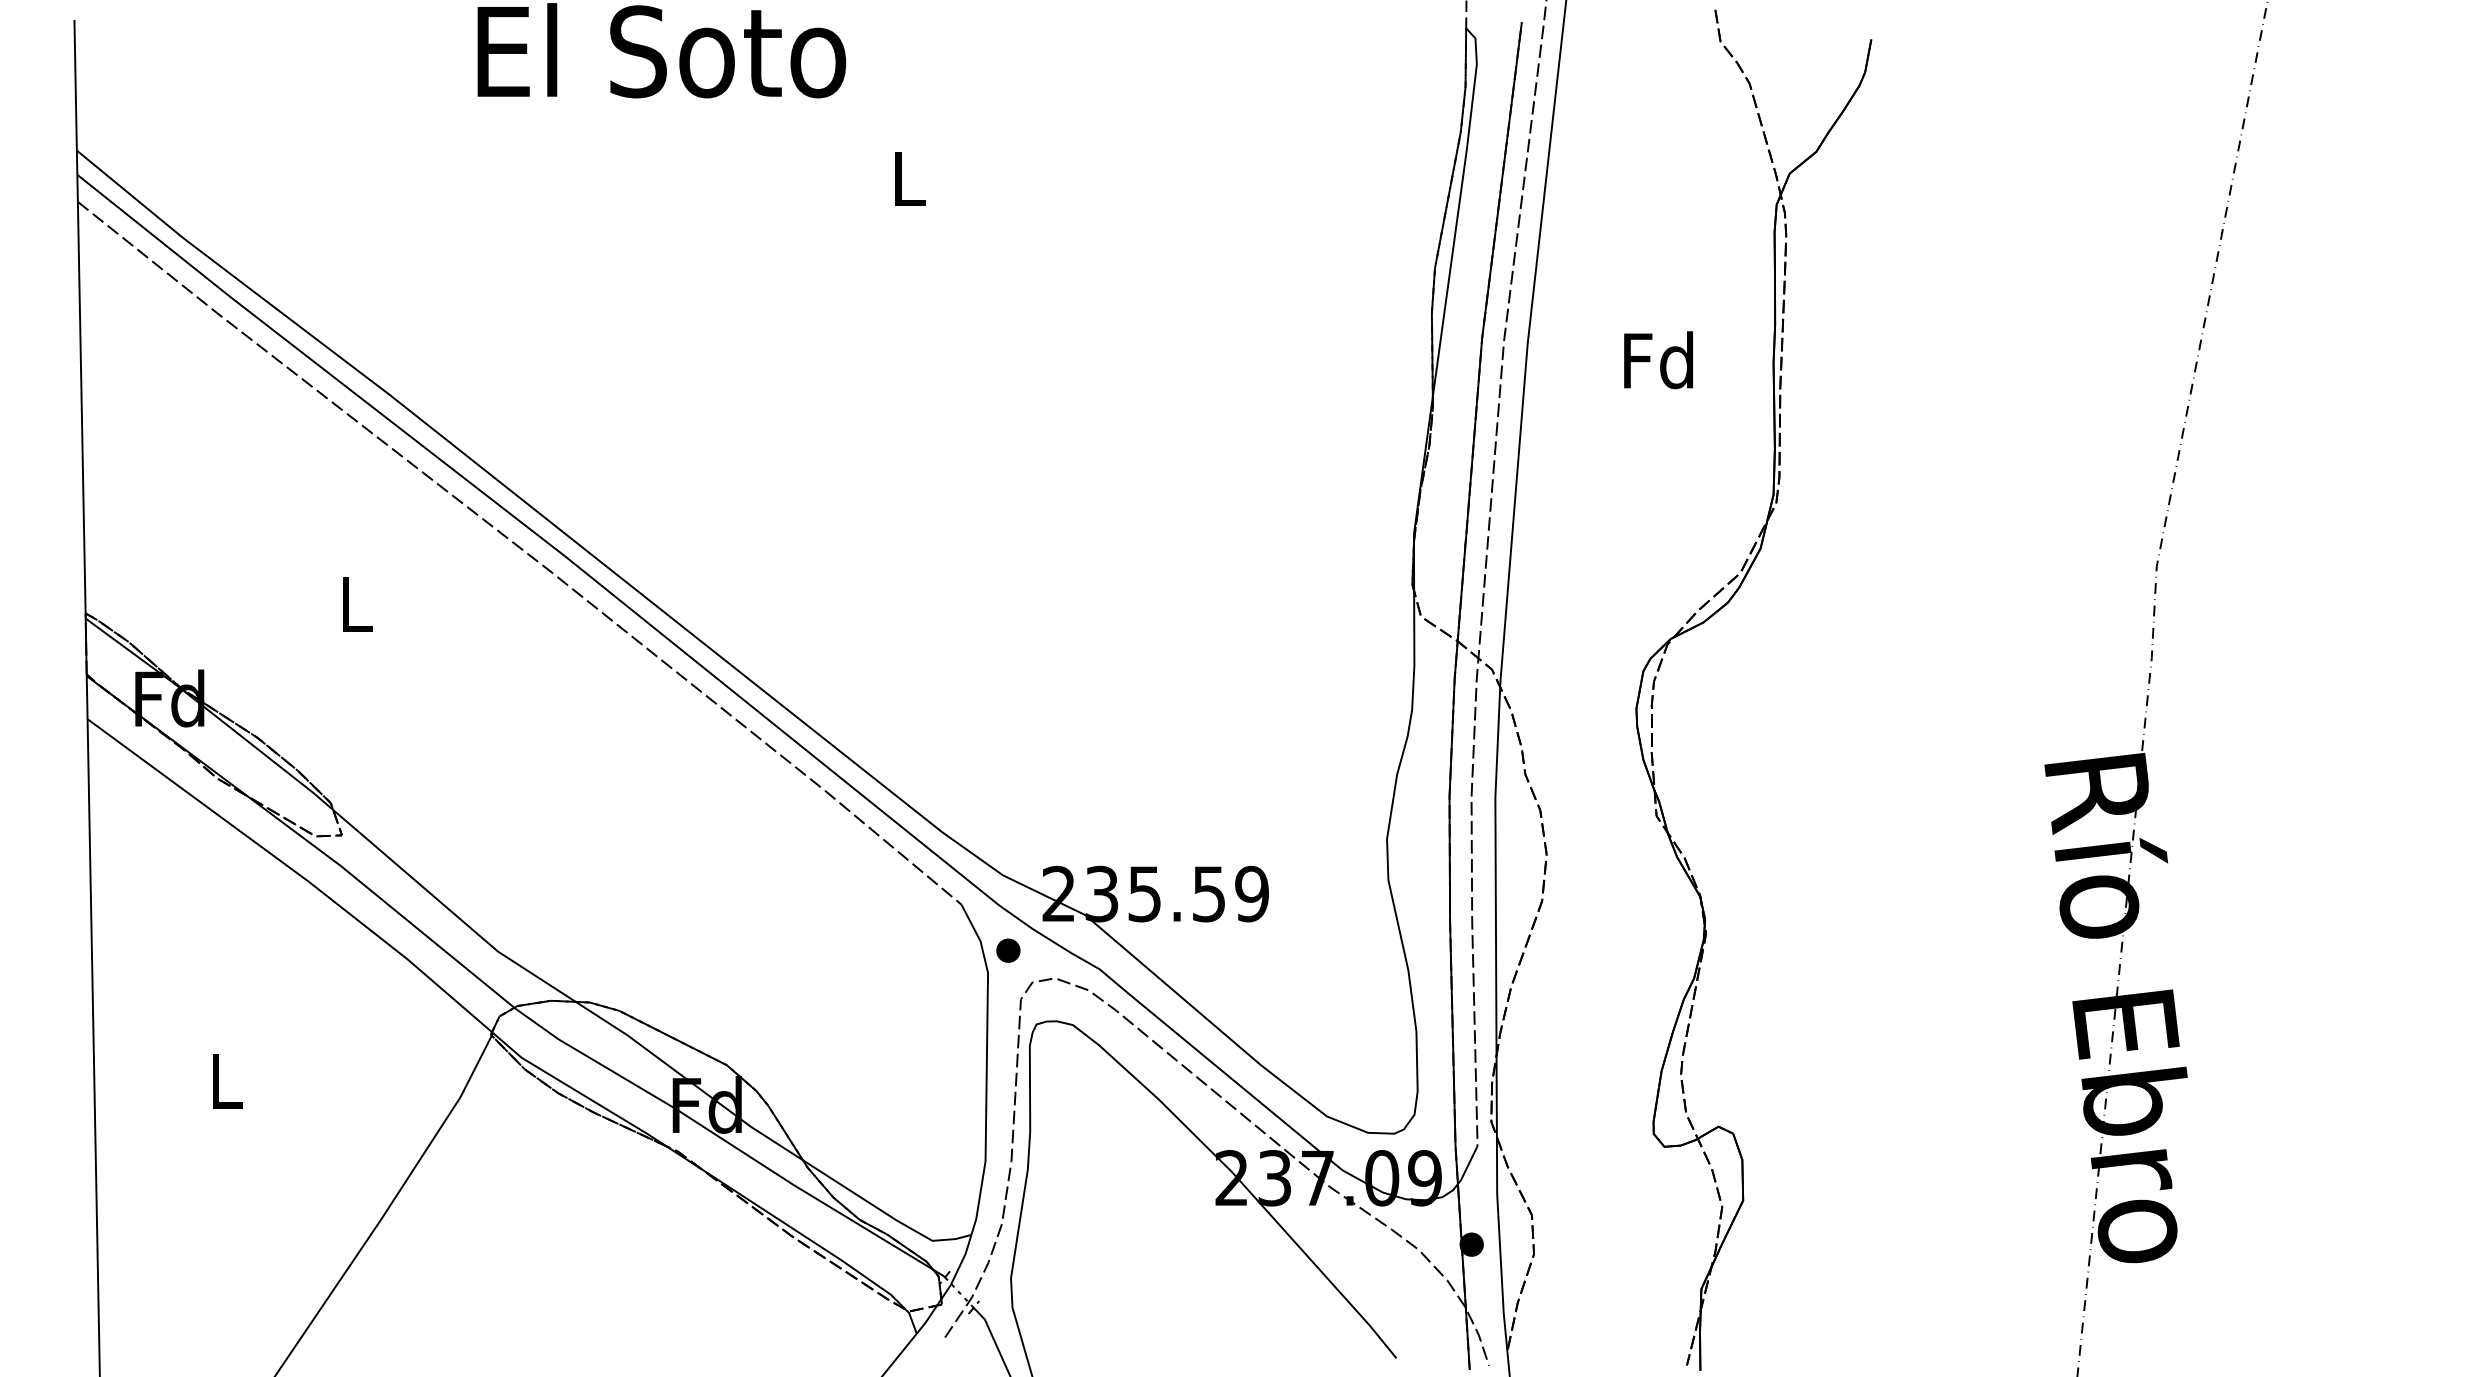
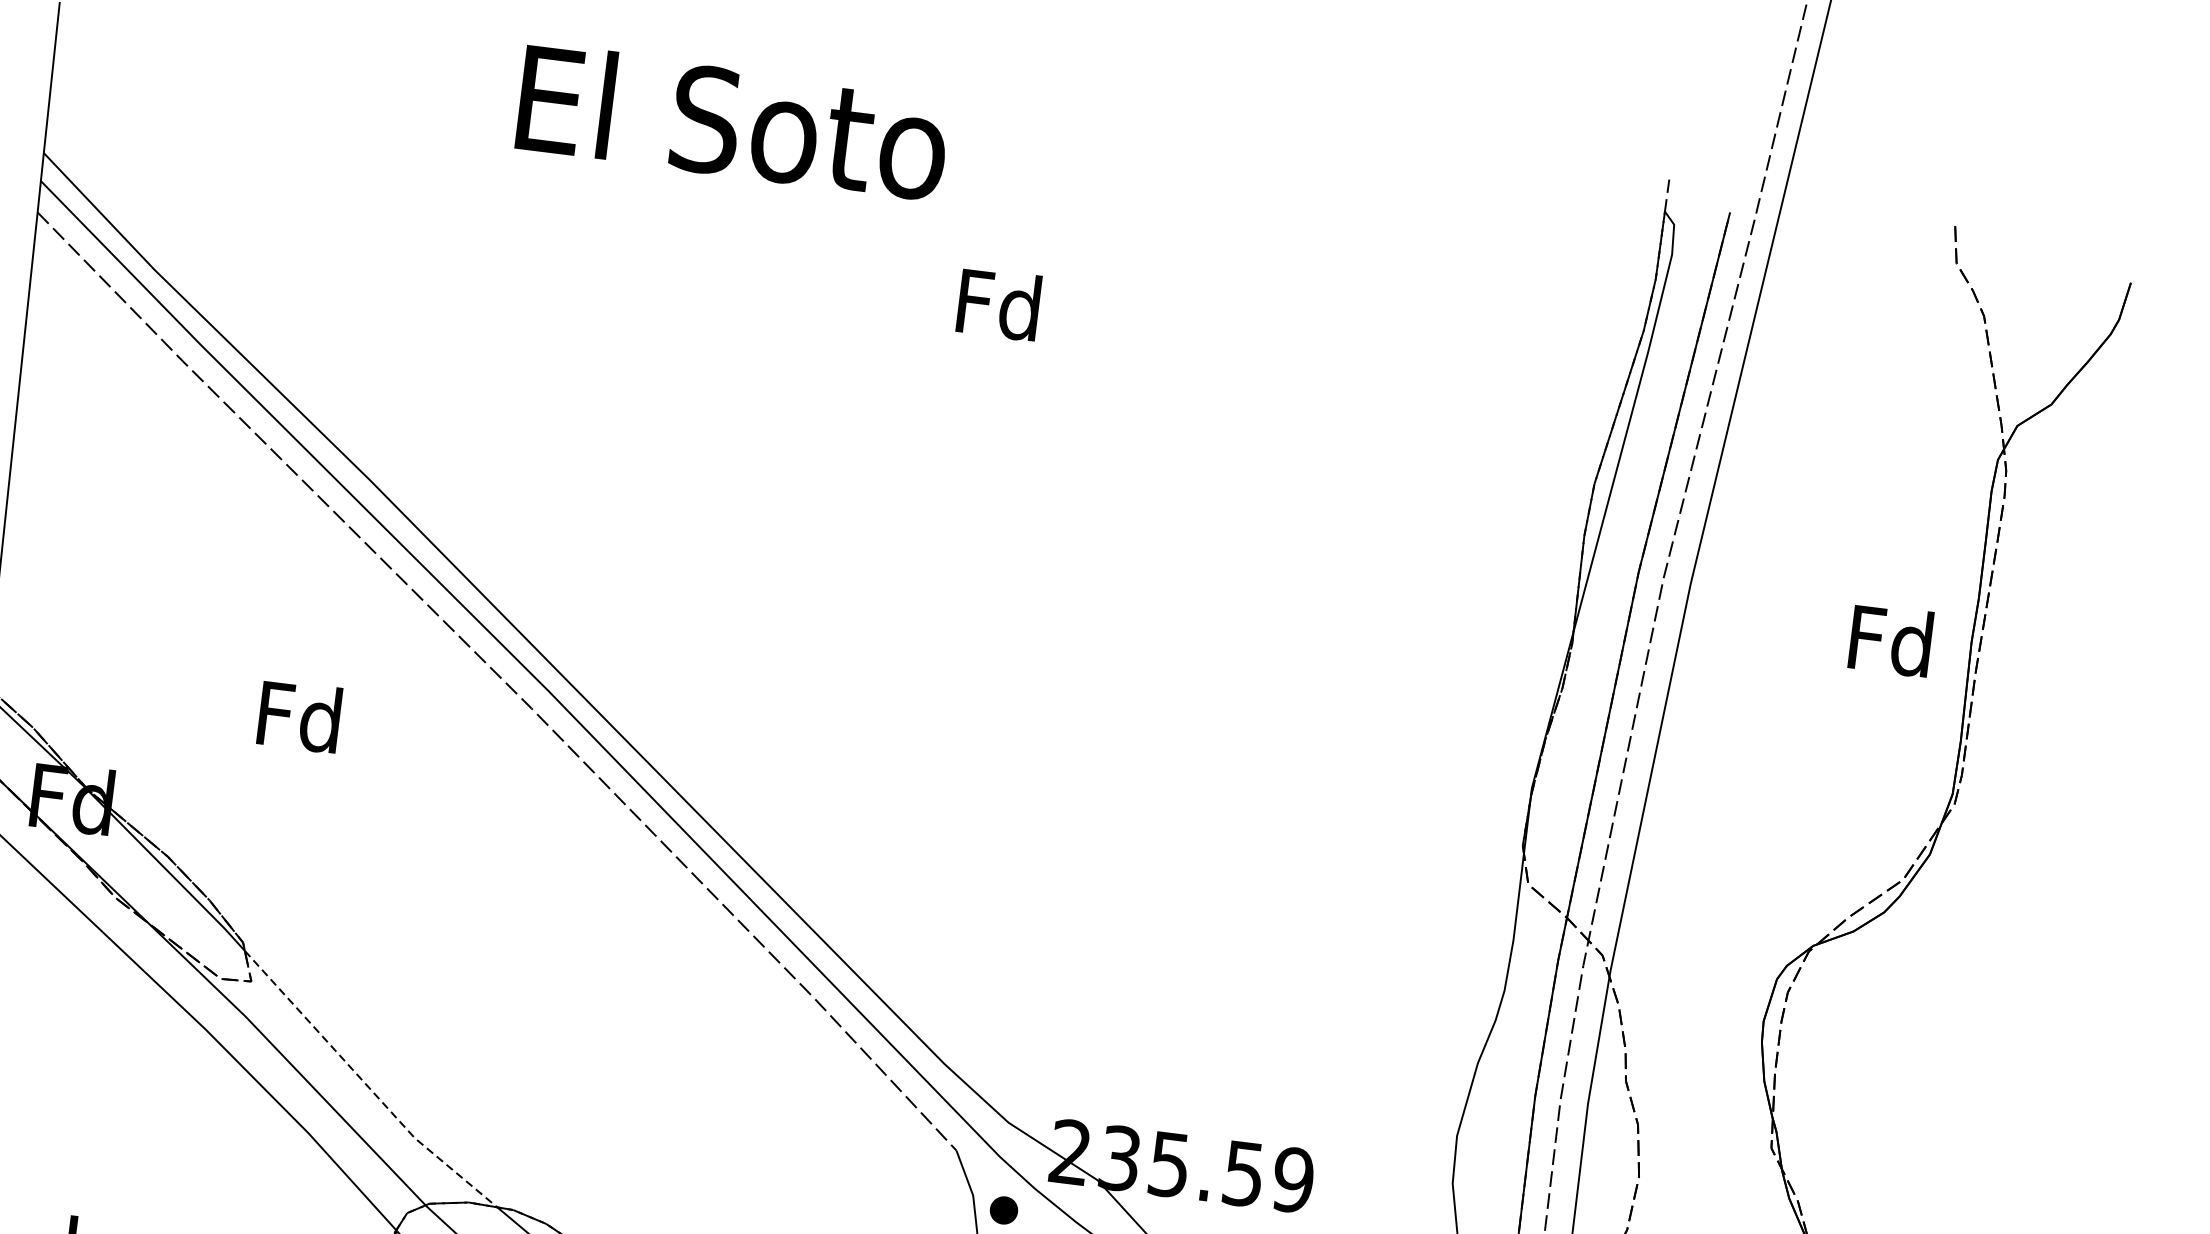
text: (907, 178) -> (998, 304), L -> Fd
text: (1658, 360) -> (1890, 640), moved
text: (354, 604) -> (299, 716), L -> Fd
line: (451, 911) -> (366, 1085), solid -> dashed

